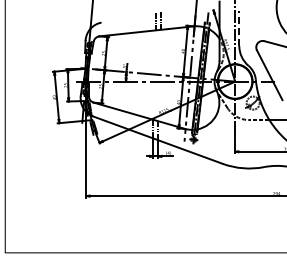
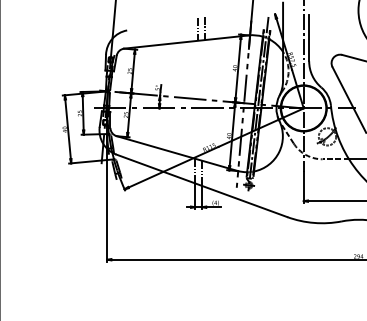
line: (239, 28) -> (309, 38), dashed -> solid

